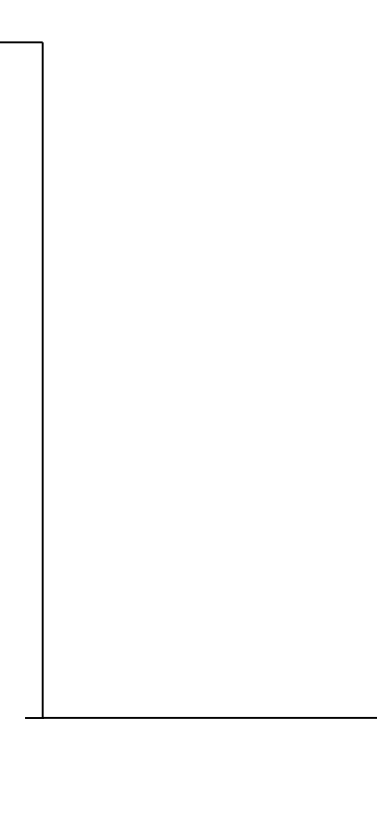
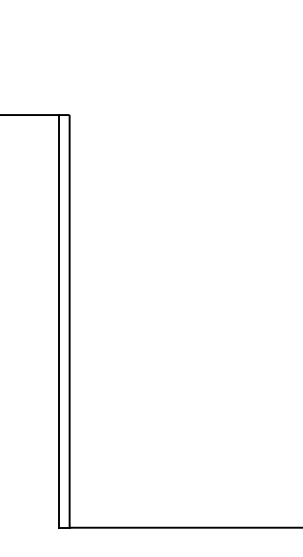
line: (26, 380) -> (59, 321), added

